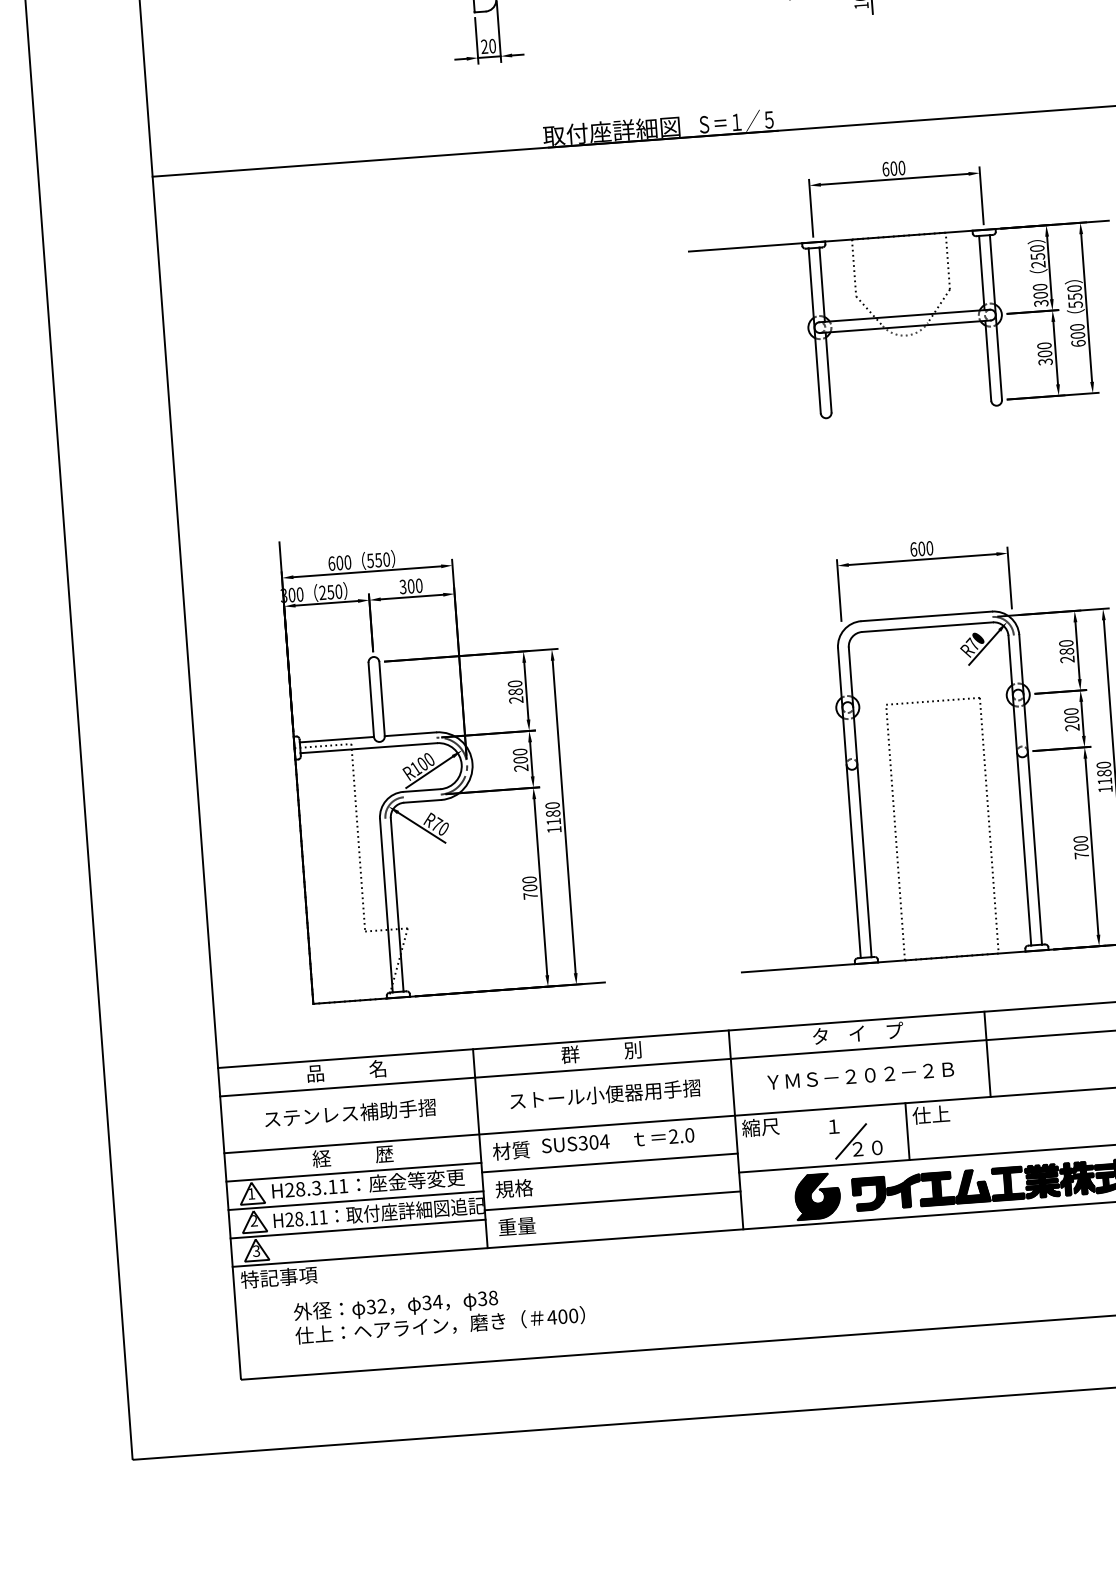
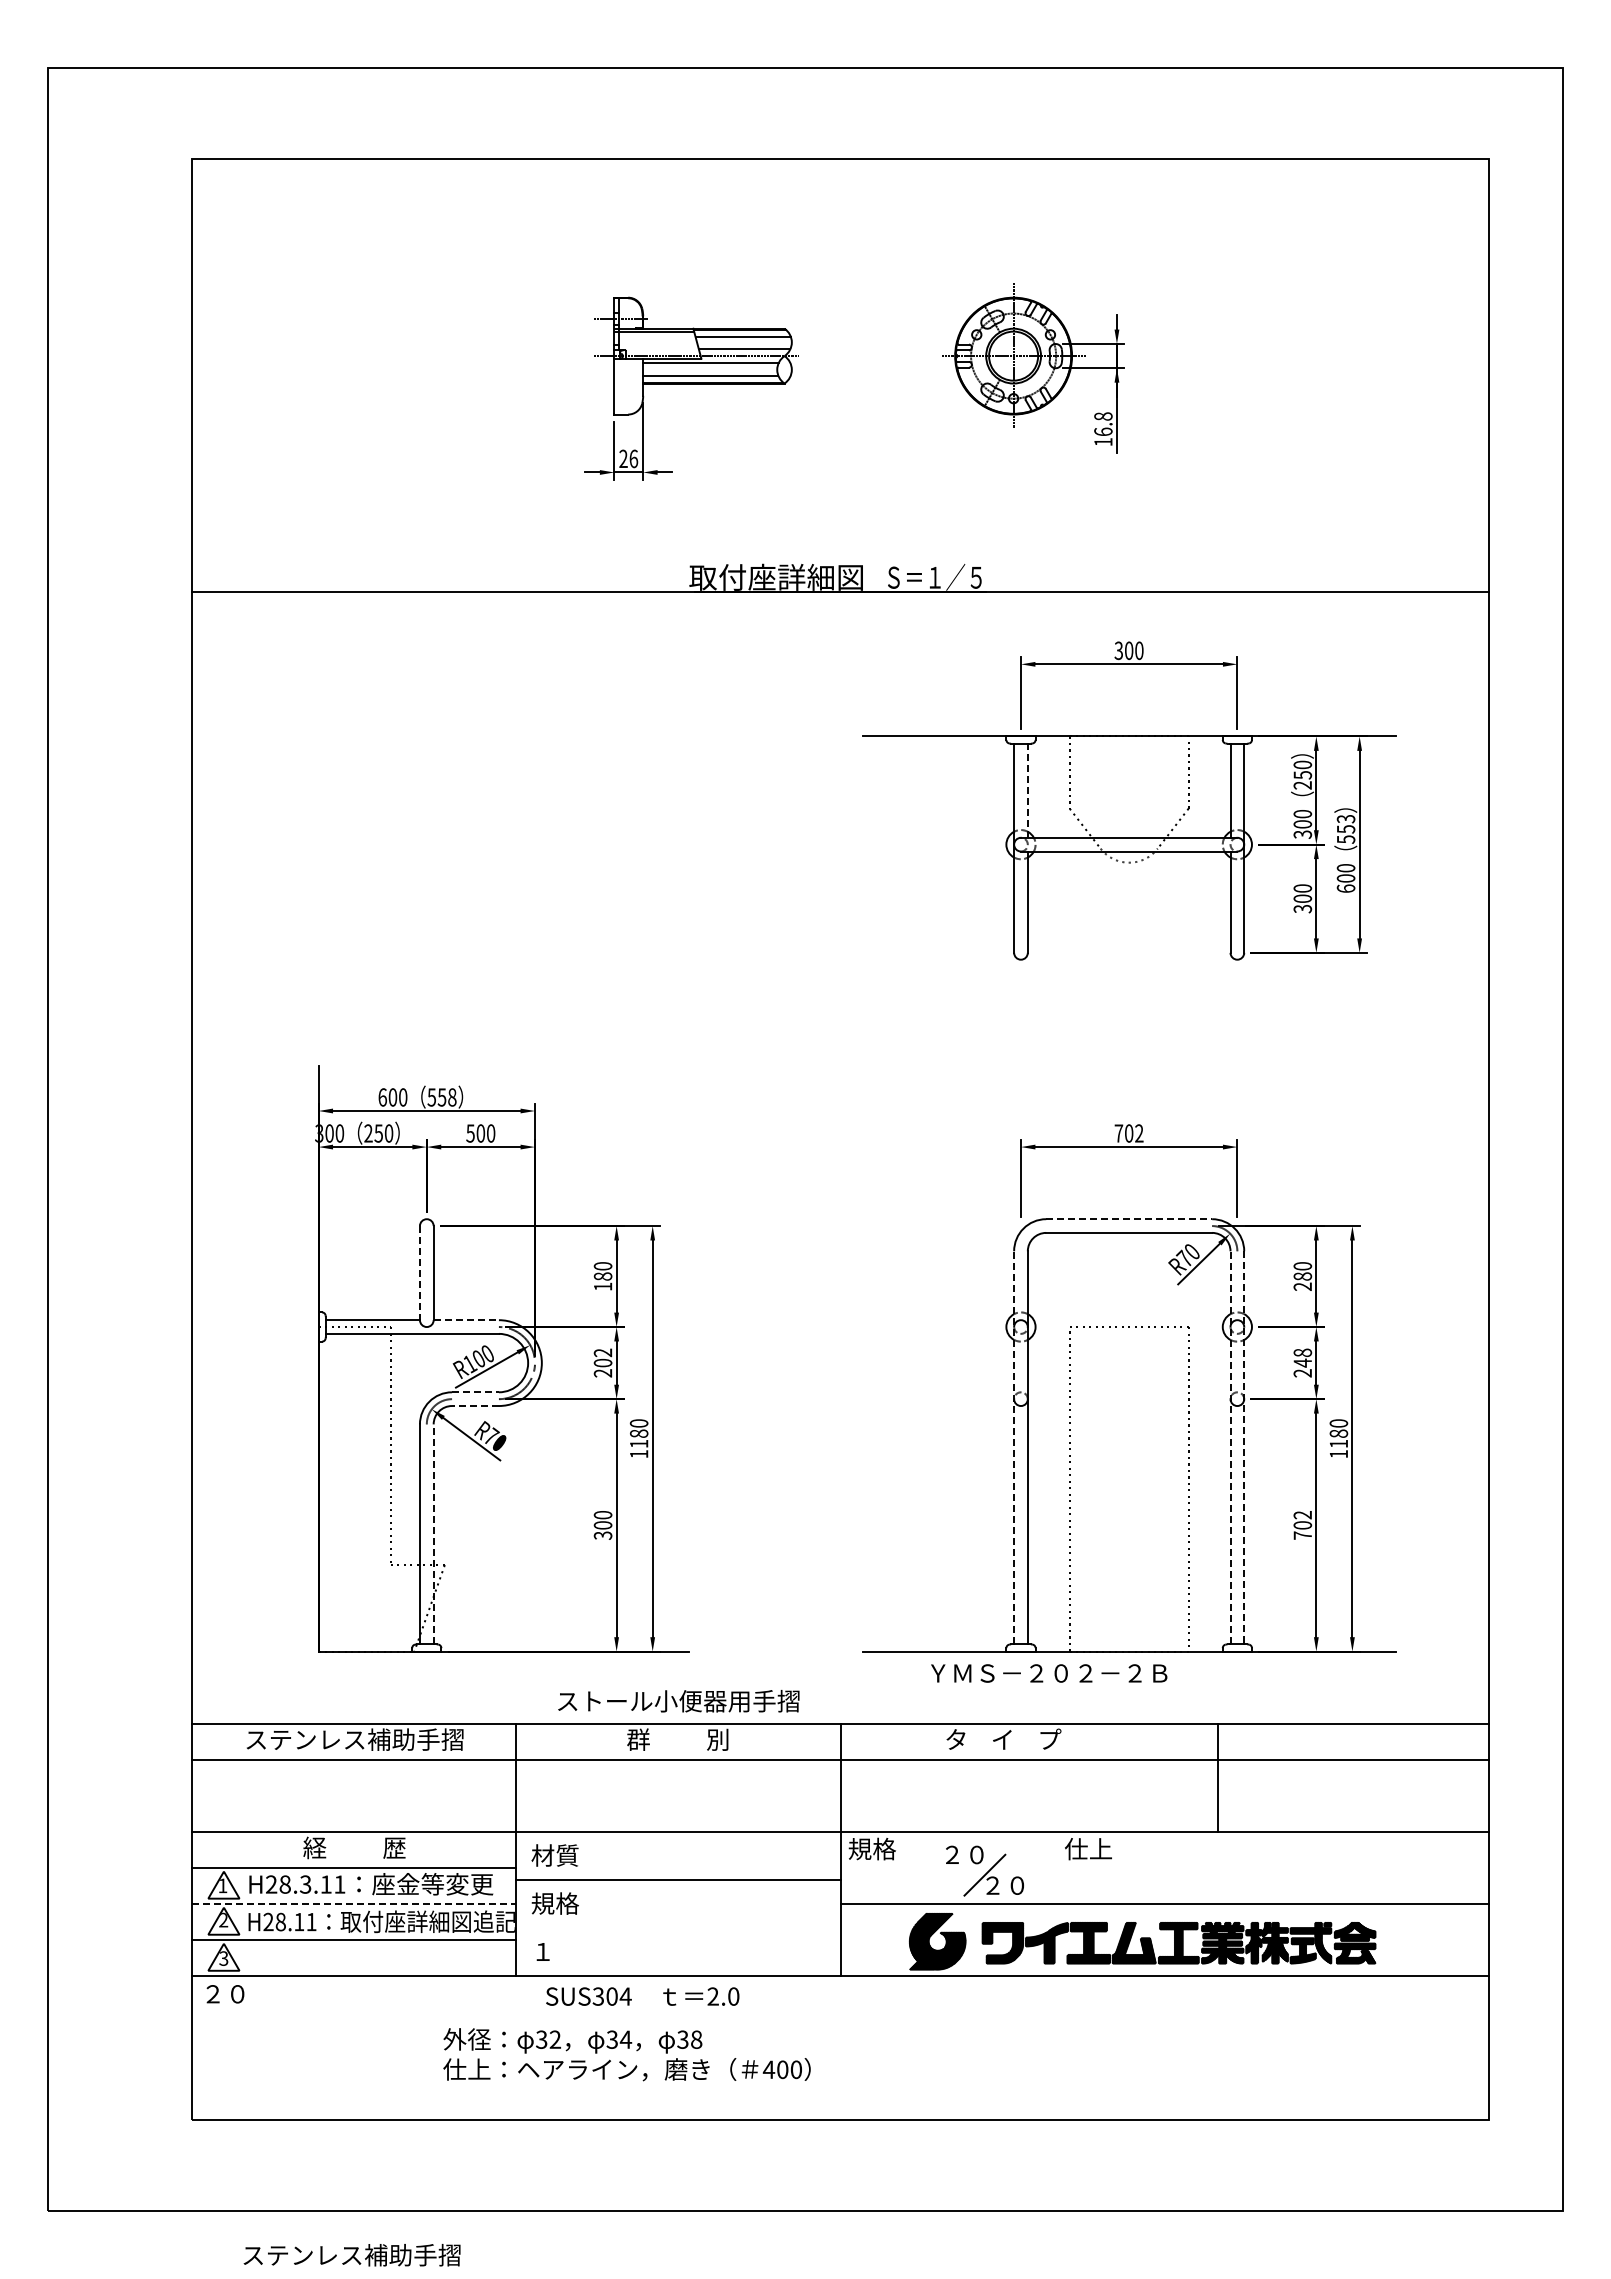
text: (492, 45) -> (633, 458), 20 -> 26
text: (885, 169) -> (1118, 650), 600 -> 300
line: (821, 284) -> (1027, 790), solid -> dashed
text: (1074, 288) -> (1346, 818), 550 -> 553
text: (921, 548) -> (1128, 1133), 600 -> 702
text: (386, 559) -> (452, 1097), 550 -> 558
text: (403, 586) -> (470, 1133), 300 -> 500
line: (927, 616) -> (1129, 1219), solid -> dashed
text: (515, 699) -> (602, 1286), 280 -> 180
line: (370, 700) -> (419, 1273), solid -> dashed
text: (1071, 715) -> (1302, 1357), 200 -> 248
line: (410, 734) -> (466, 1320), solid -> dashed
text: (520, 751) -> (603, 1352), 200 -> 202
line: (1030, 789) -> (1244, 1447), solid -> dashed
line: (422, 790) -> (476, 1392), solid -> dashed
line: (1019, 790) -> (1230, 1447), solid -> dashed
line: (422, 801) -> (475, 1406), solid -> dashed
line: (849, 802) -> (1014, 1447), solid -> dashed
text: (1080, 839) -> (1302, 1515), 700 -> 702
text: (530, 895) -> (602, 1535), 700 -> 300
line: (397, 904) -> (433, 1534), solid -> dashed
line: (987, 1054) -> (1218, 1777), moved
text: (346, 1071) -> (354, 1739), 品          名 -> ステンレス補助手摺
text: (861, 1076) -> (1049, 1673), moved
text: (605, 1094) -> (678, 1701), moved
text: (349, 1113) -> (351, 2255), moved
text: (760, 1126) -> (871, 1848), 縮尺 -> 規格
text: (833, 1126) -> (964, 1854), １ -> ２０
line: (907, 1131) -> (1057, 1867), removed
text: (617, 1140) -> (642, 1996), moved
line: (356, 1200) -> (354, 1904), solid -> dashed
line: (612, 1201) -> (678, 1928), removed
text: (517, 1226) -> (555, 1951), 重量 -> １
text: (278, 1277) -> (249, 1993), 特記事項 -> ２０
text: (438, 1313) -> (626, 2054), moved

